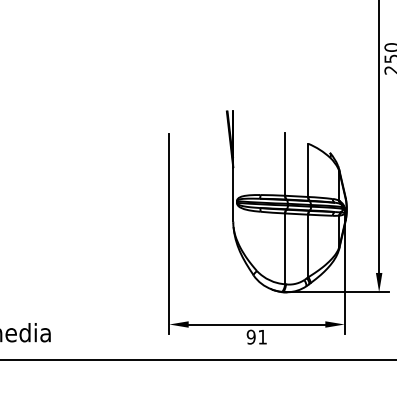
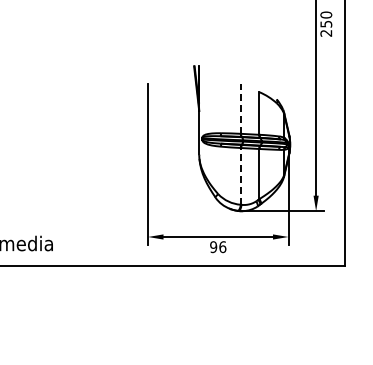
line: (284, 164) -> (240, 108), solid -> dashed
line: (284, 247) -> (240, 175), solid -> dashed
text: (262, 337) -> (222, 247), 91 -> 96

